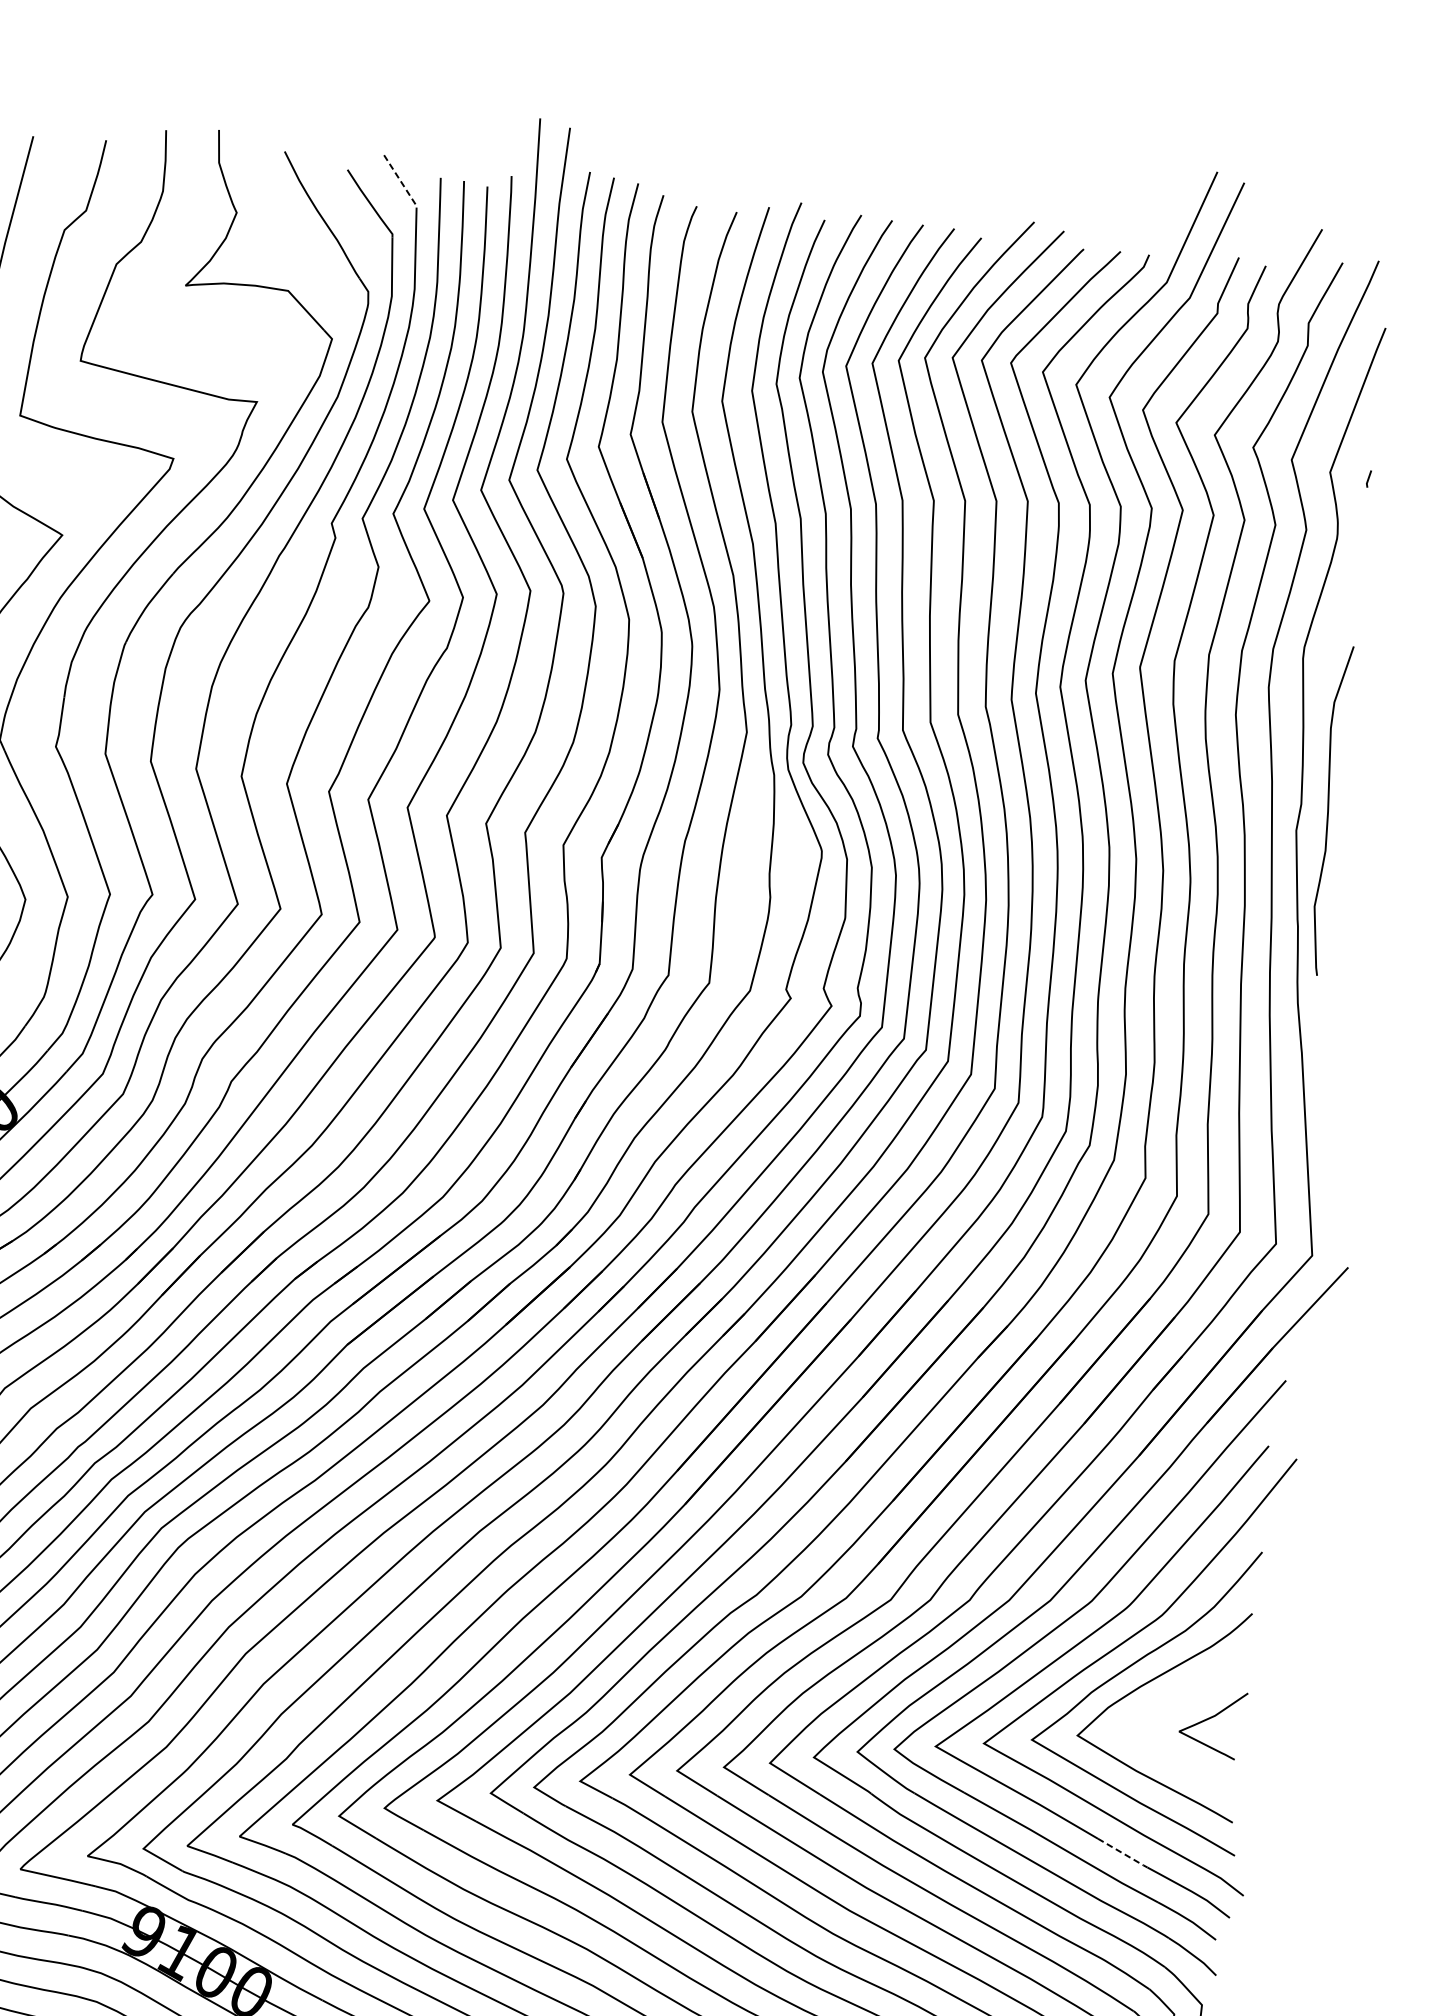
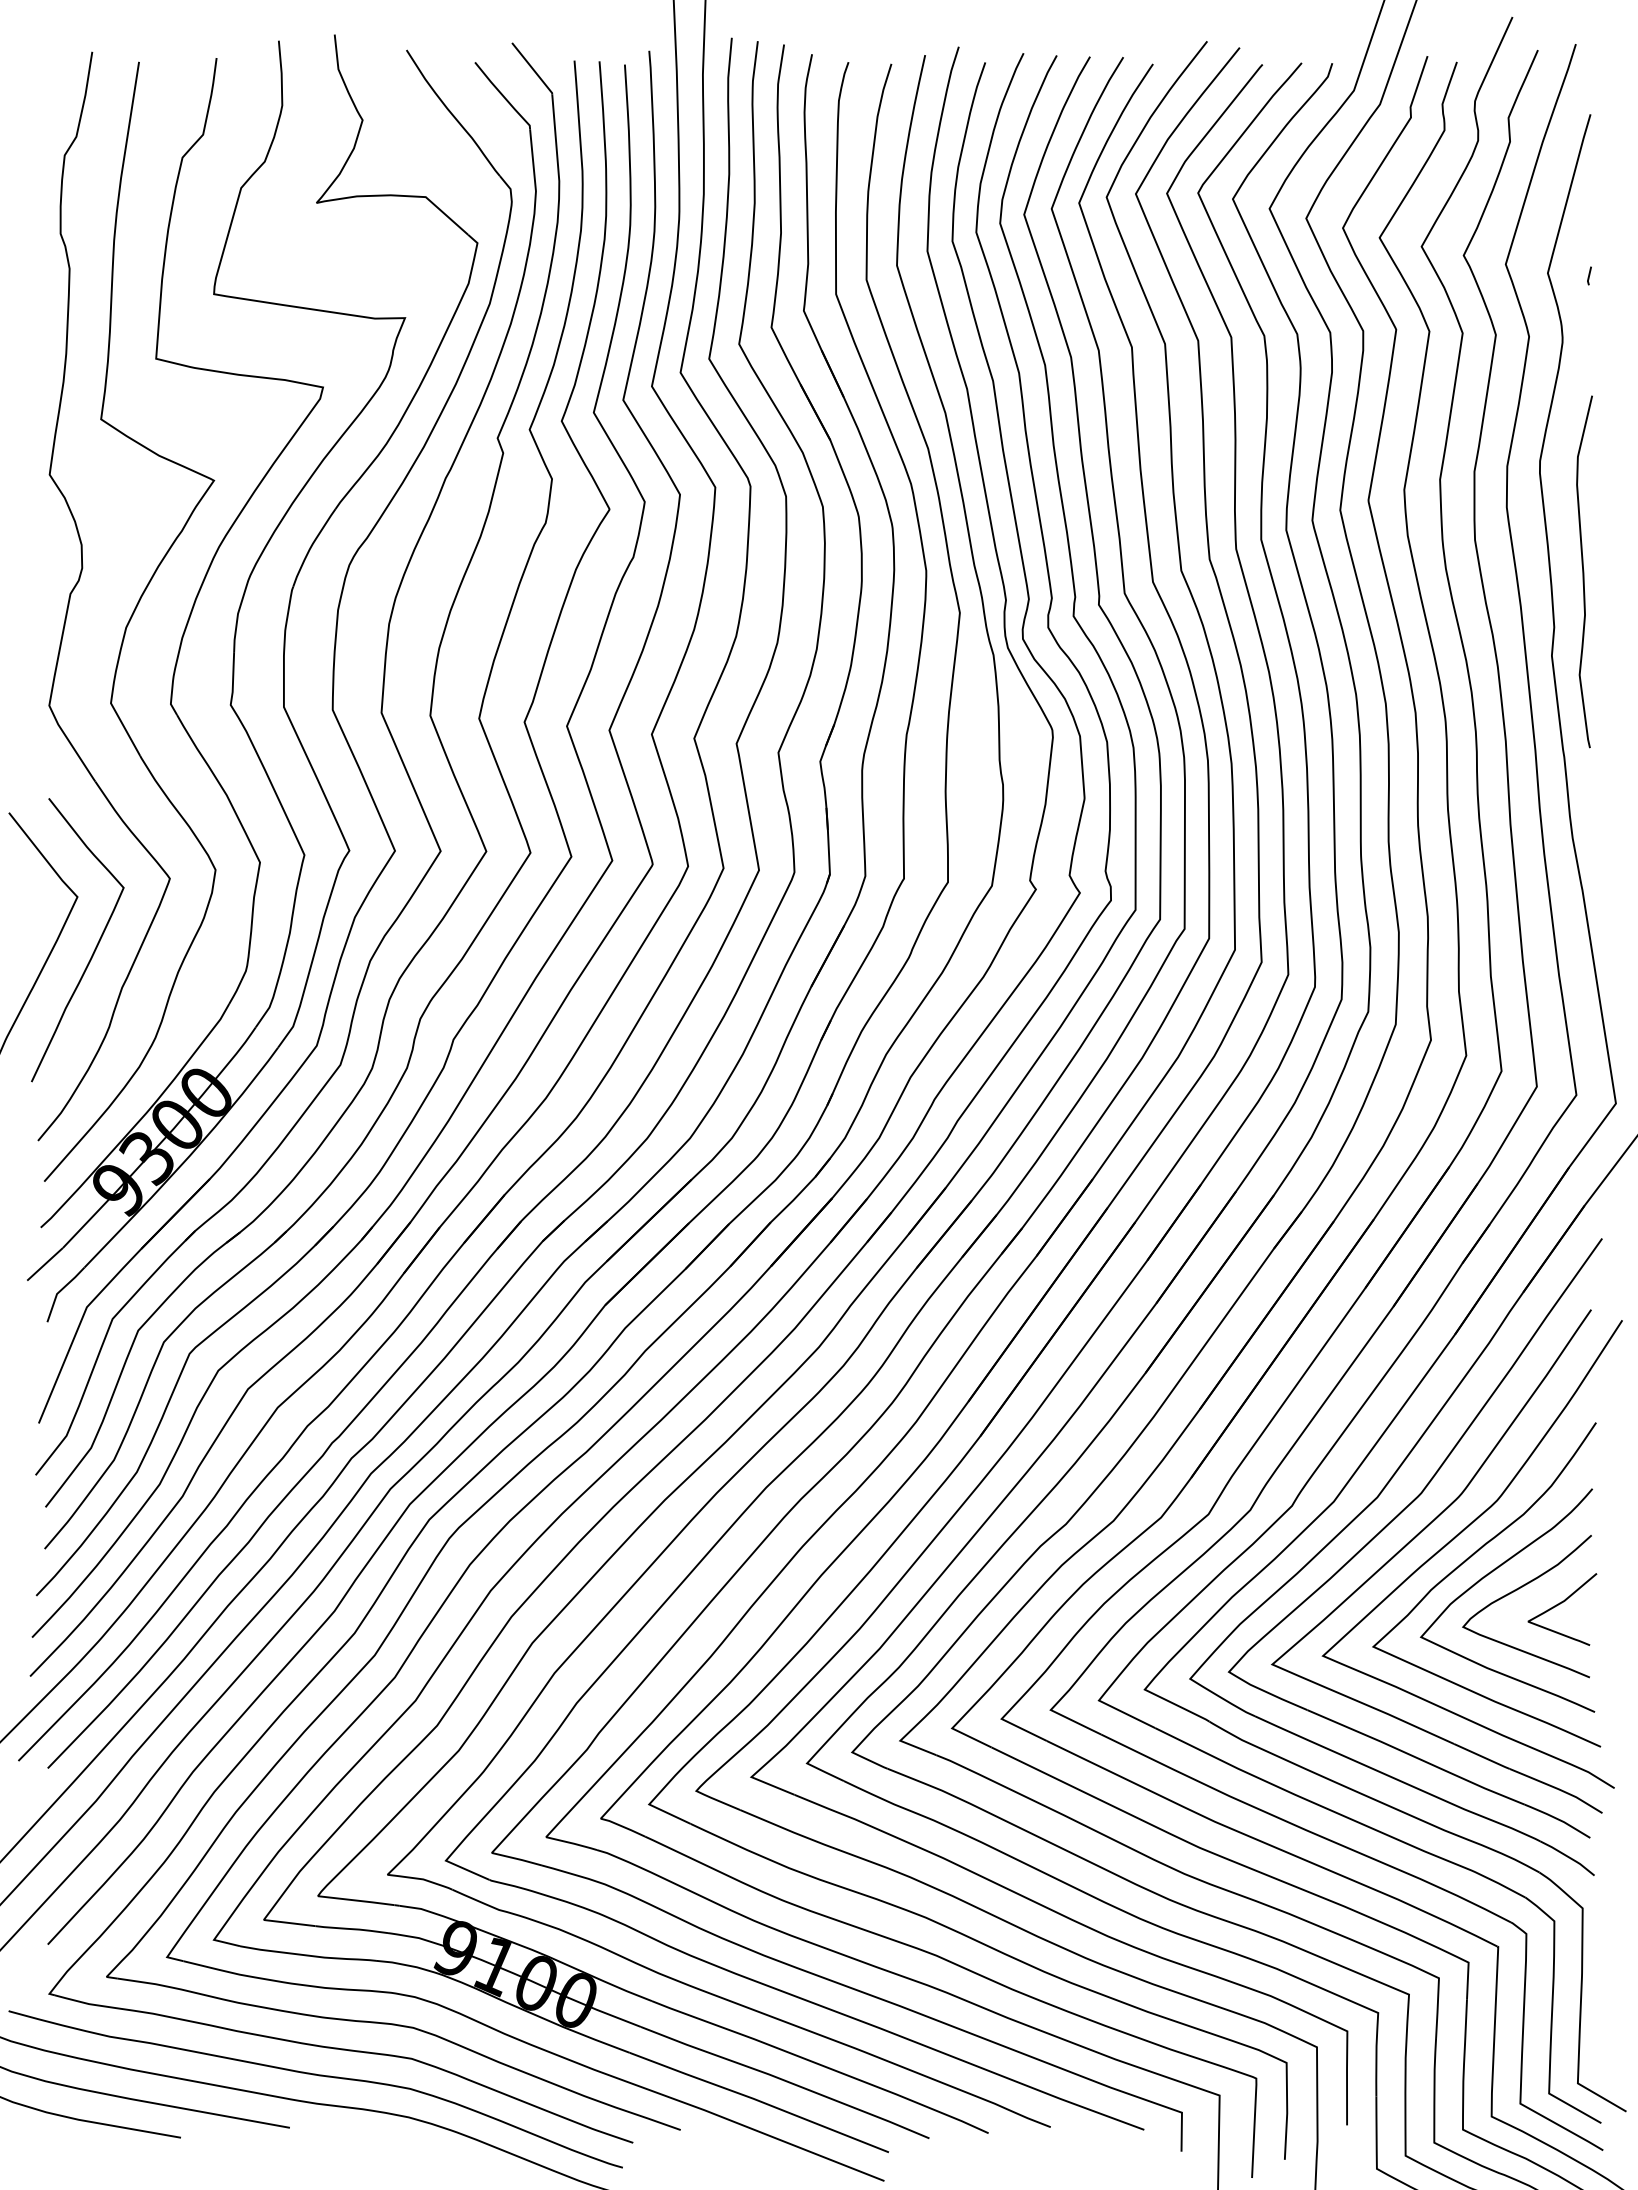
line: (401, 182) -> (533, 69), dashed -> solid
curve: (1329, 810) -> (1584, 571), moved
curve: (1172, 1701) -> (1517, 1590), added
line: (1123, 1853) -> (1482, 1756), dashed -> solid

